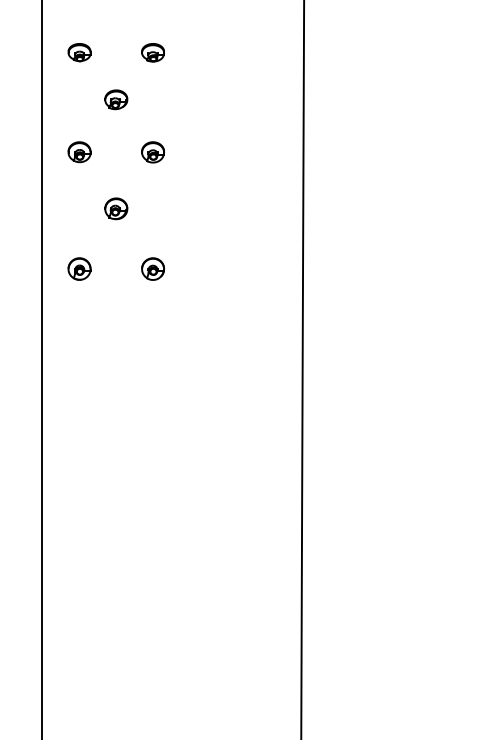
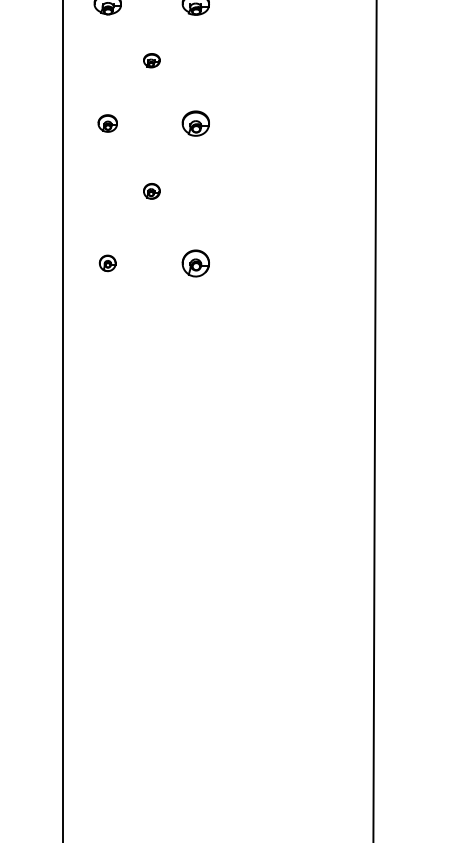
part: (116, 99) -> (152, 60), size x0.6
part: (79, 152) -> (107, 123), size x0.7
part: (116, 208) -> (152, 190), size x0.6
part: (79, 268) -> (107, 262), size x0.6

